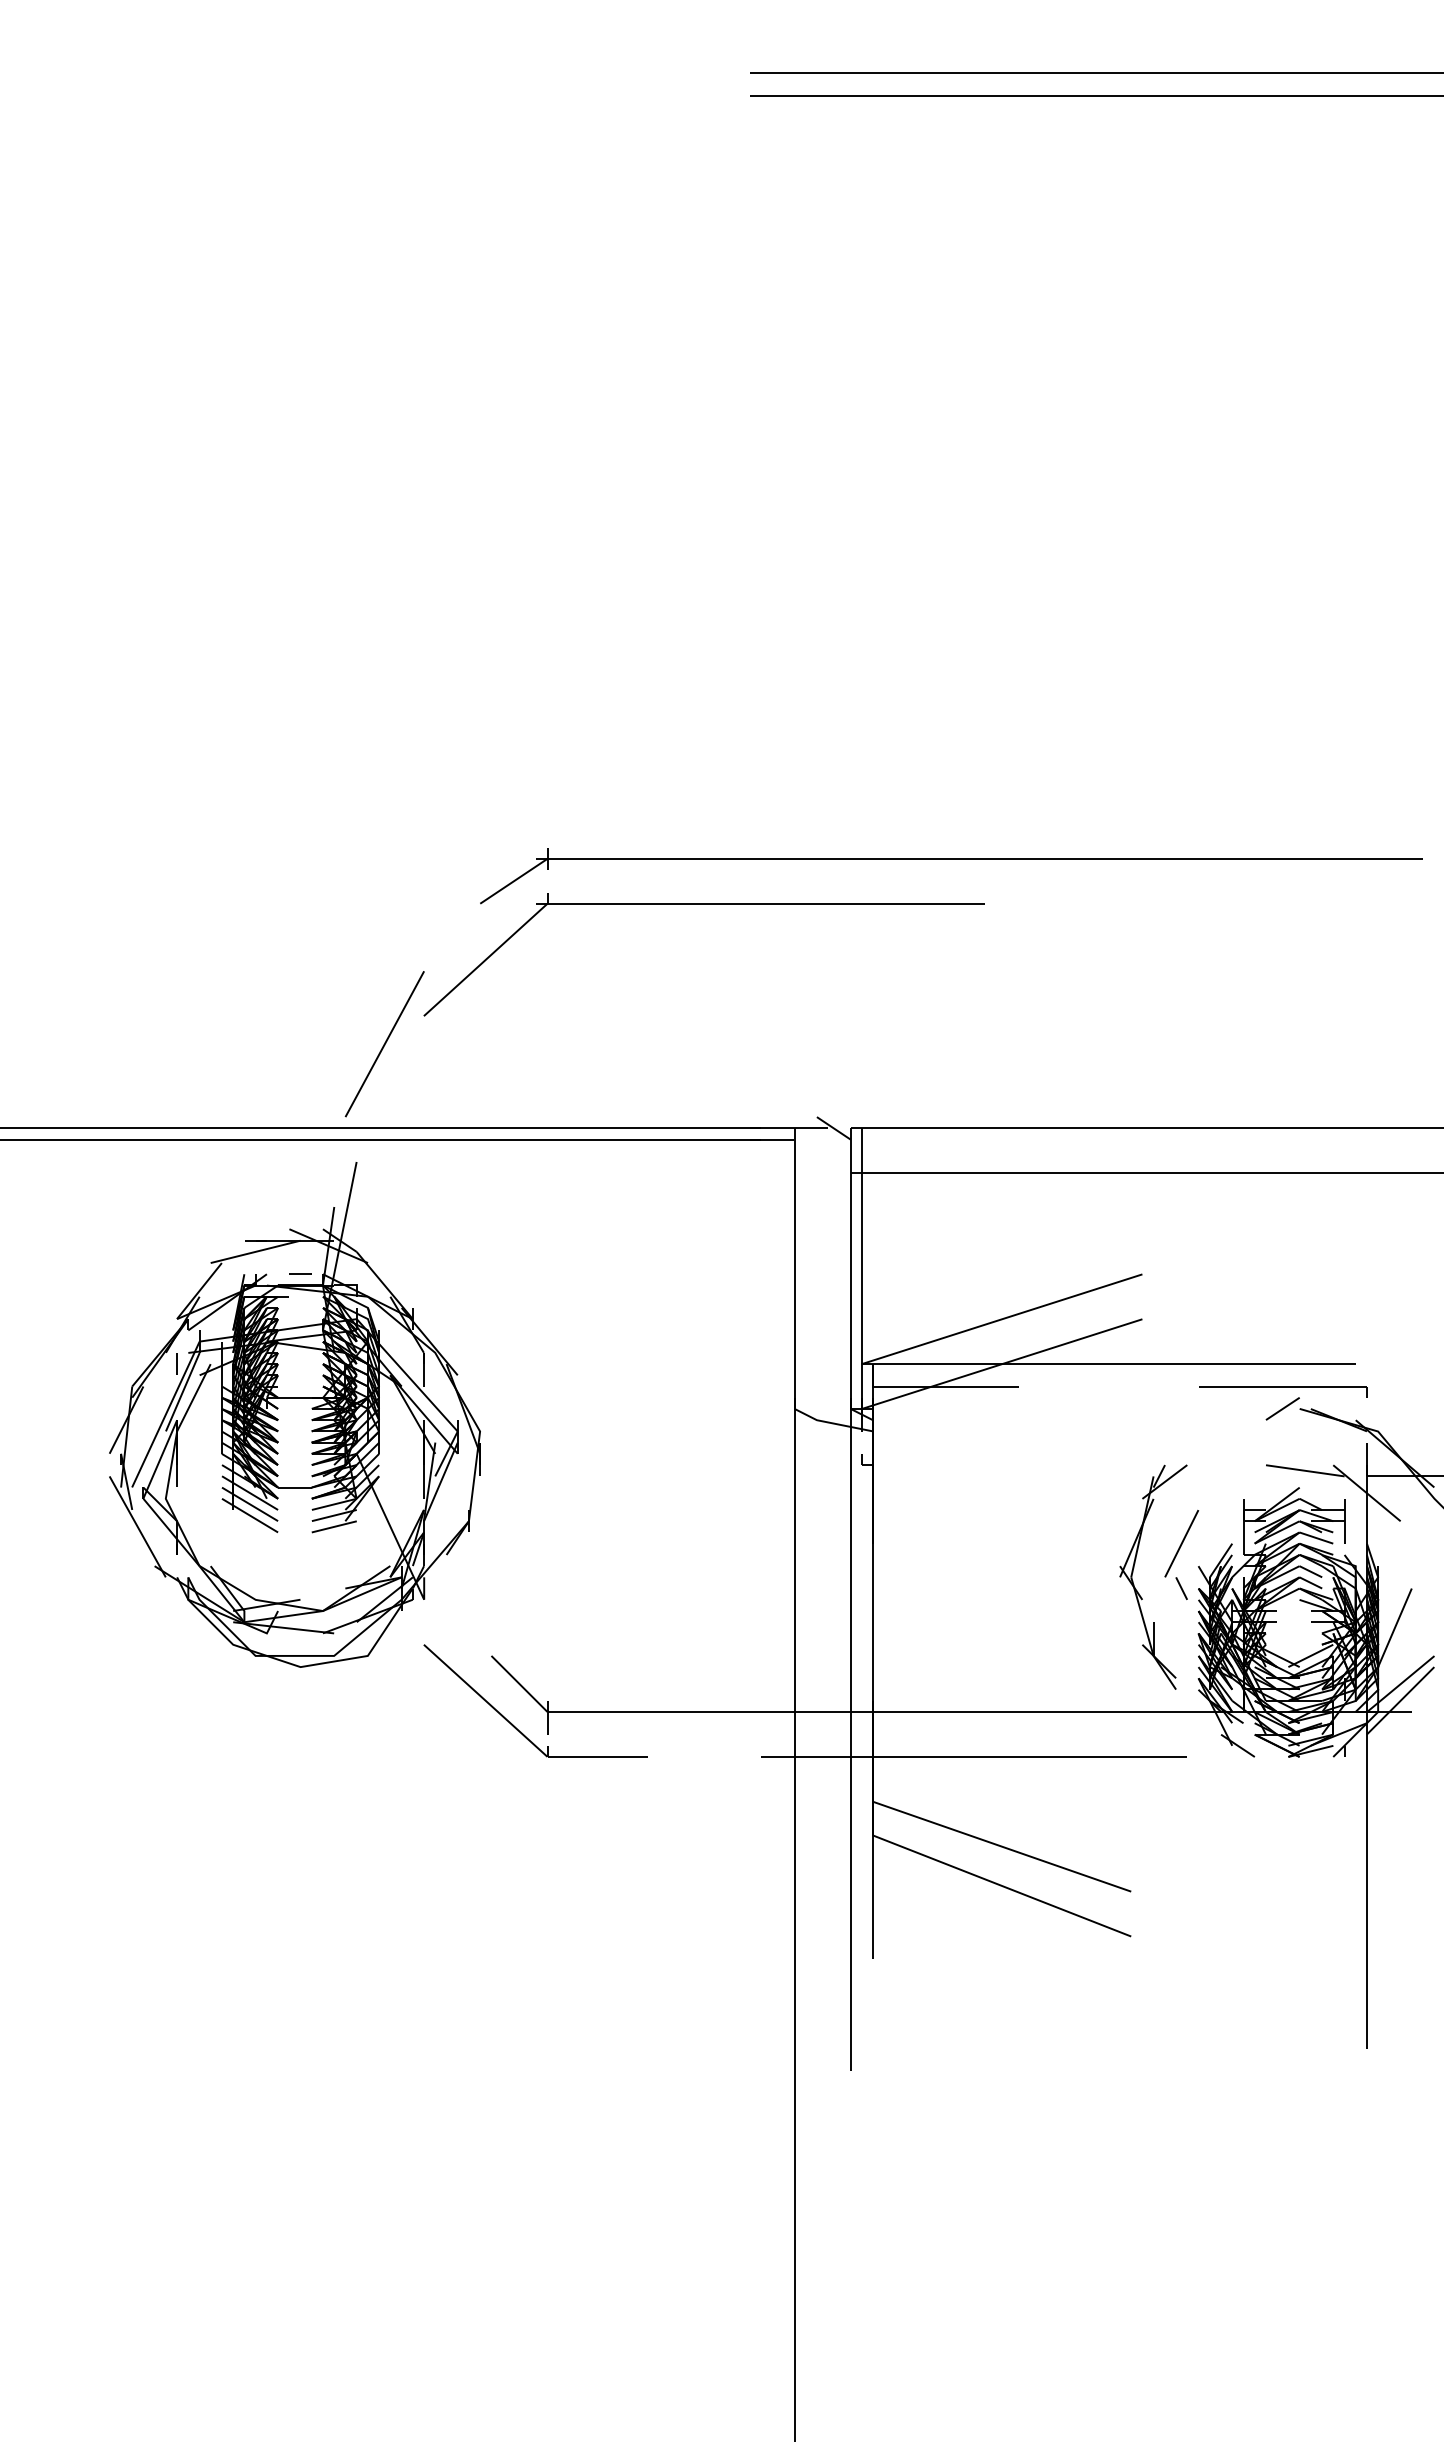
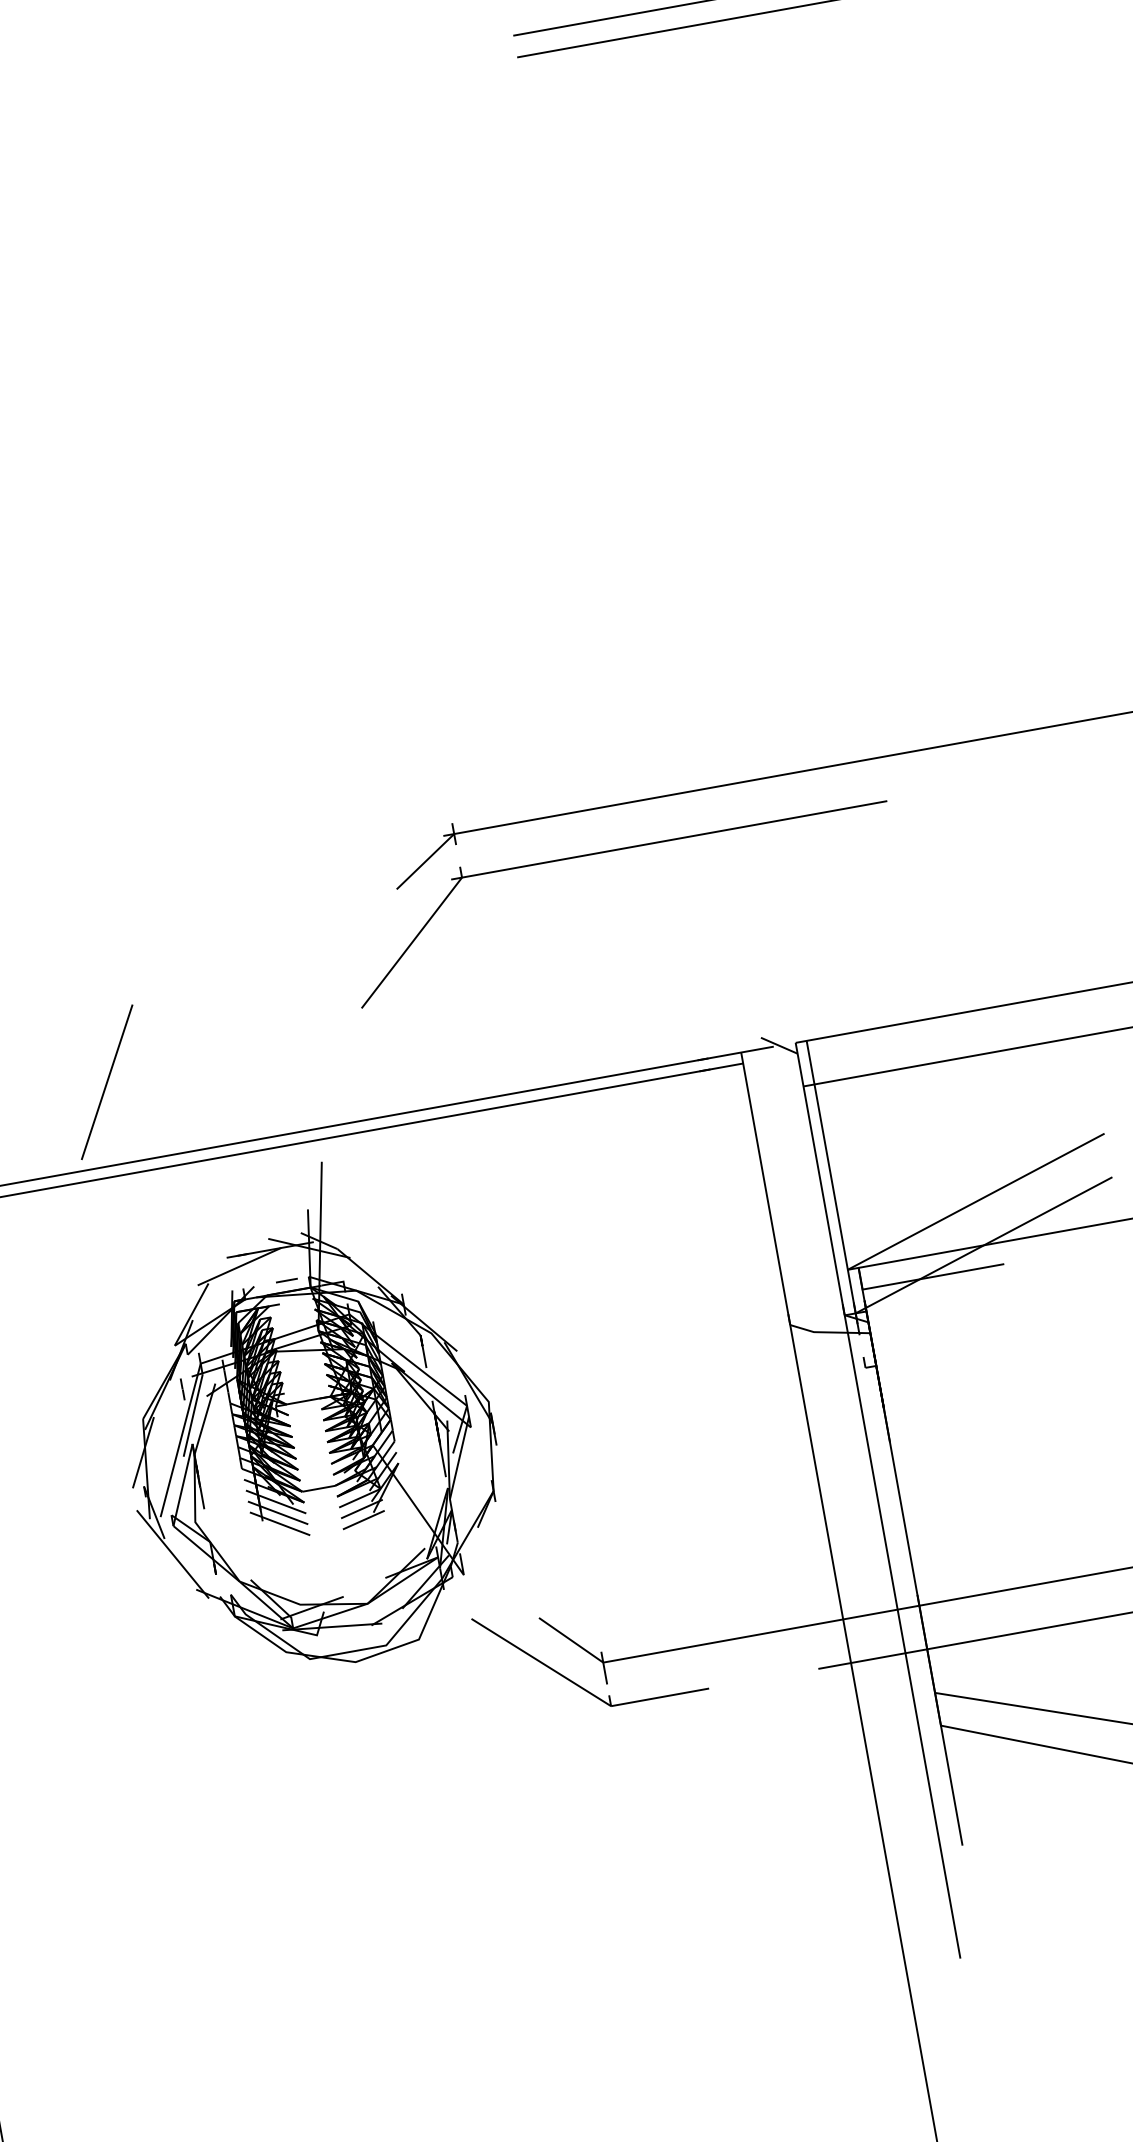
line: (384, 1044) -> (106, 1082), moved

